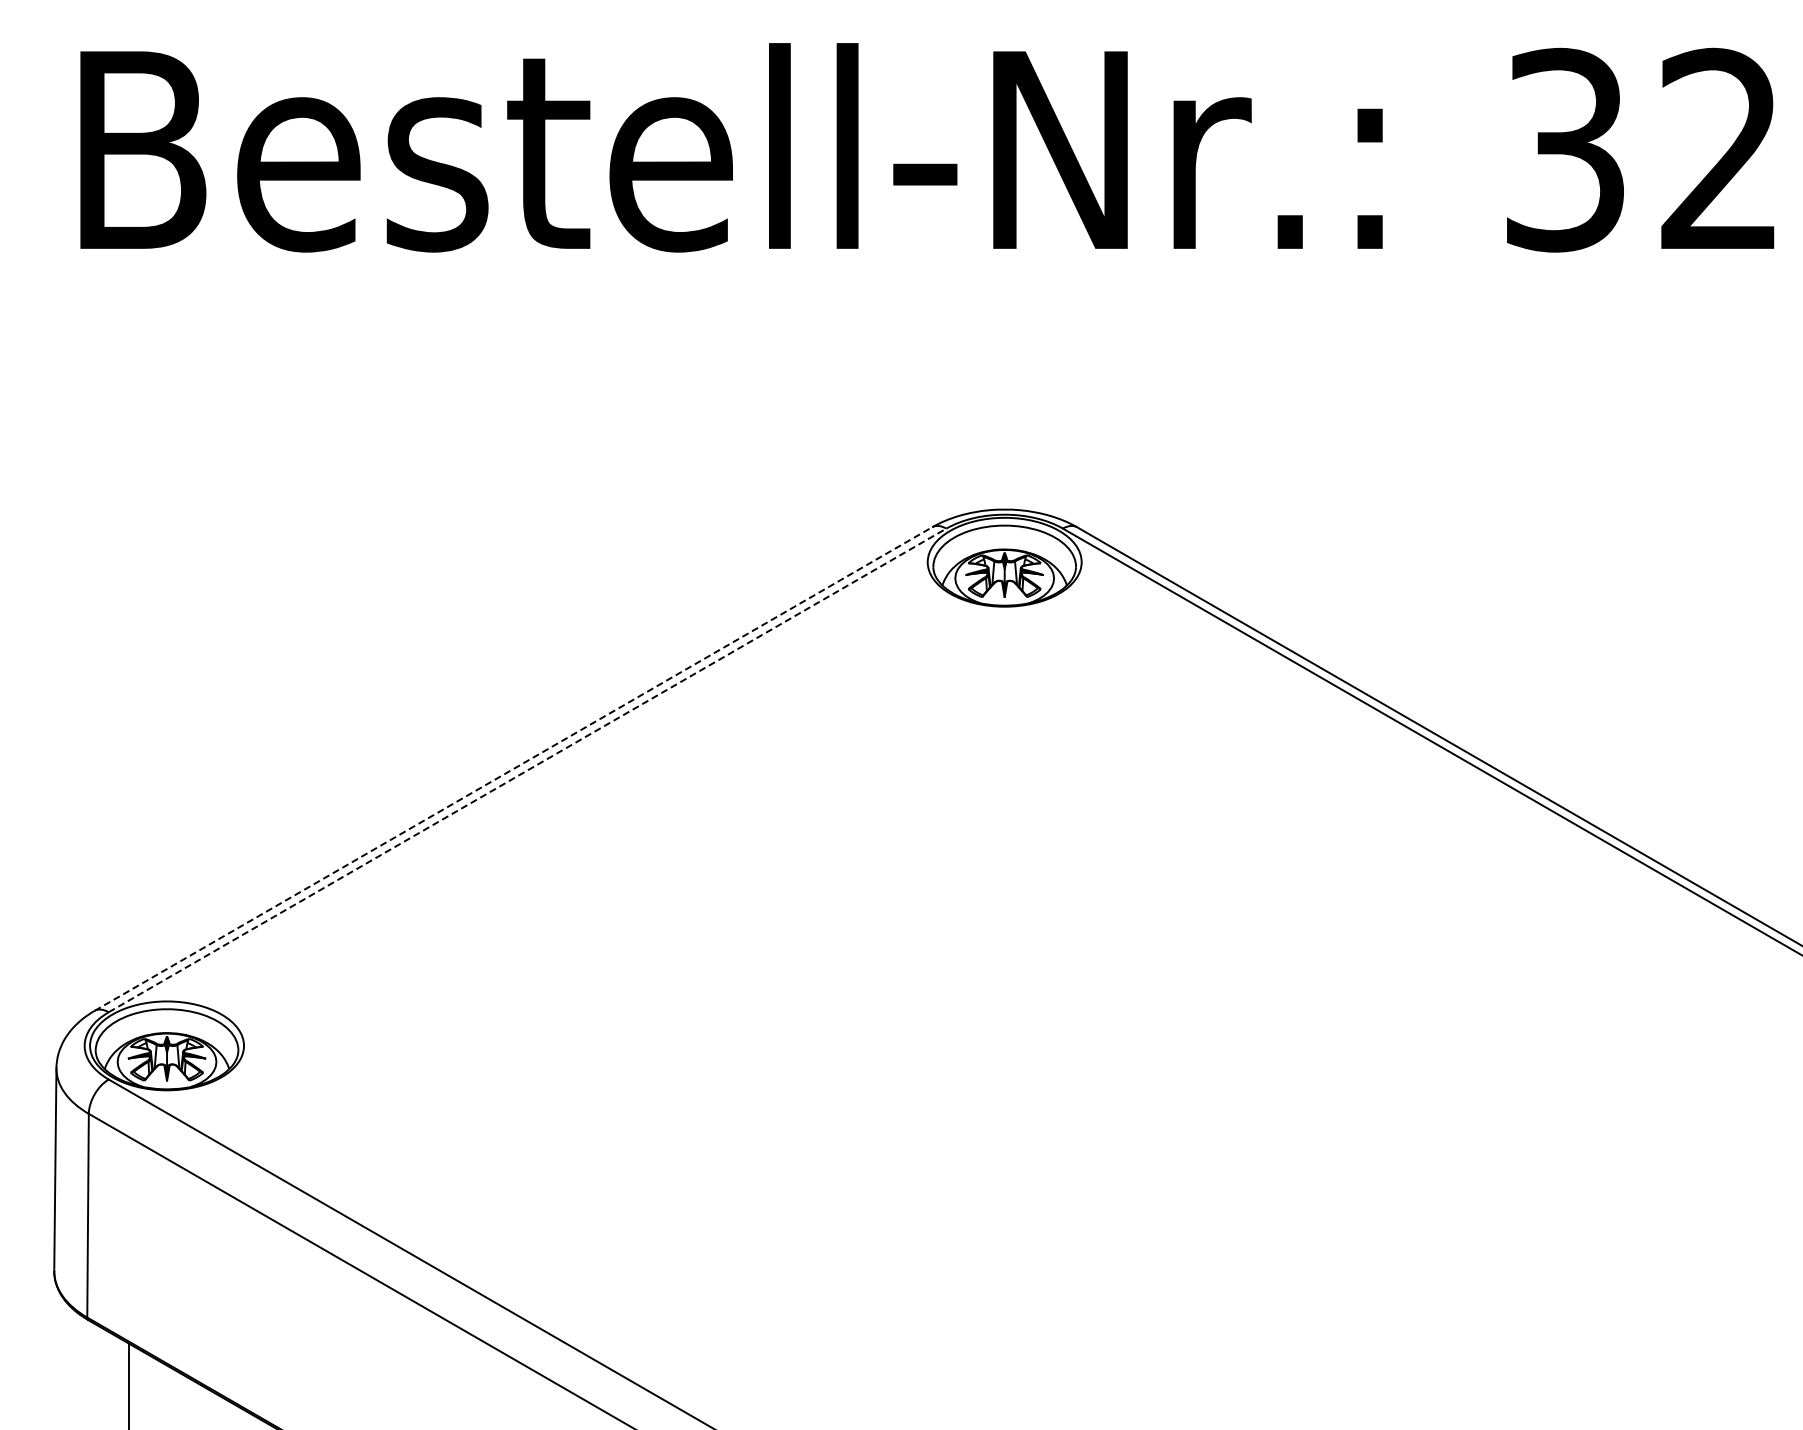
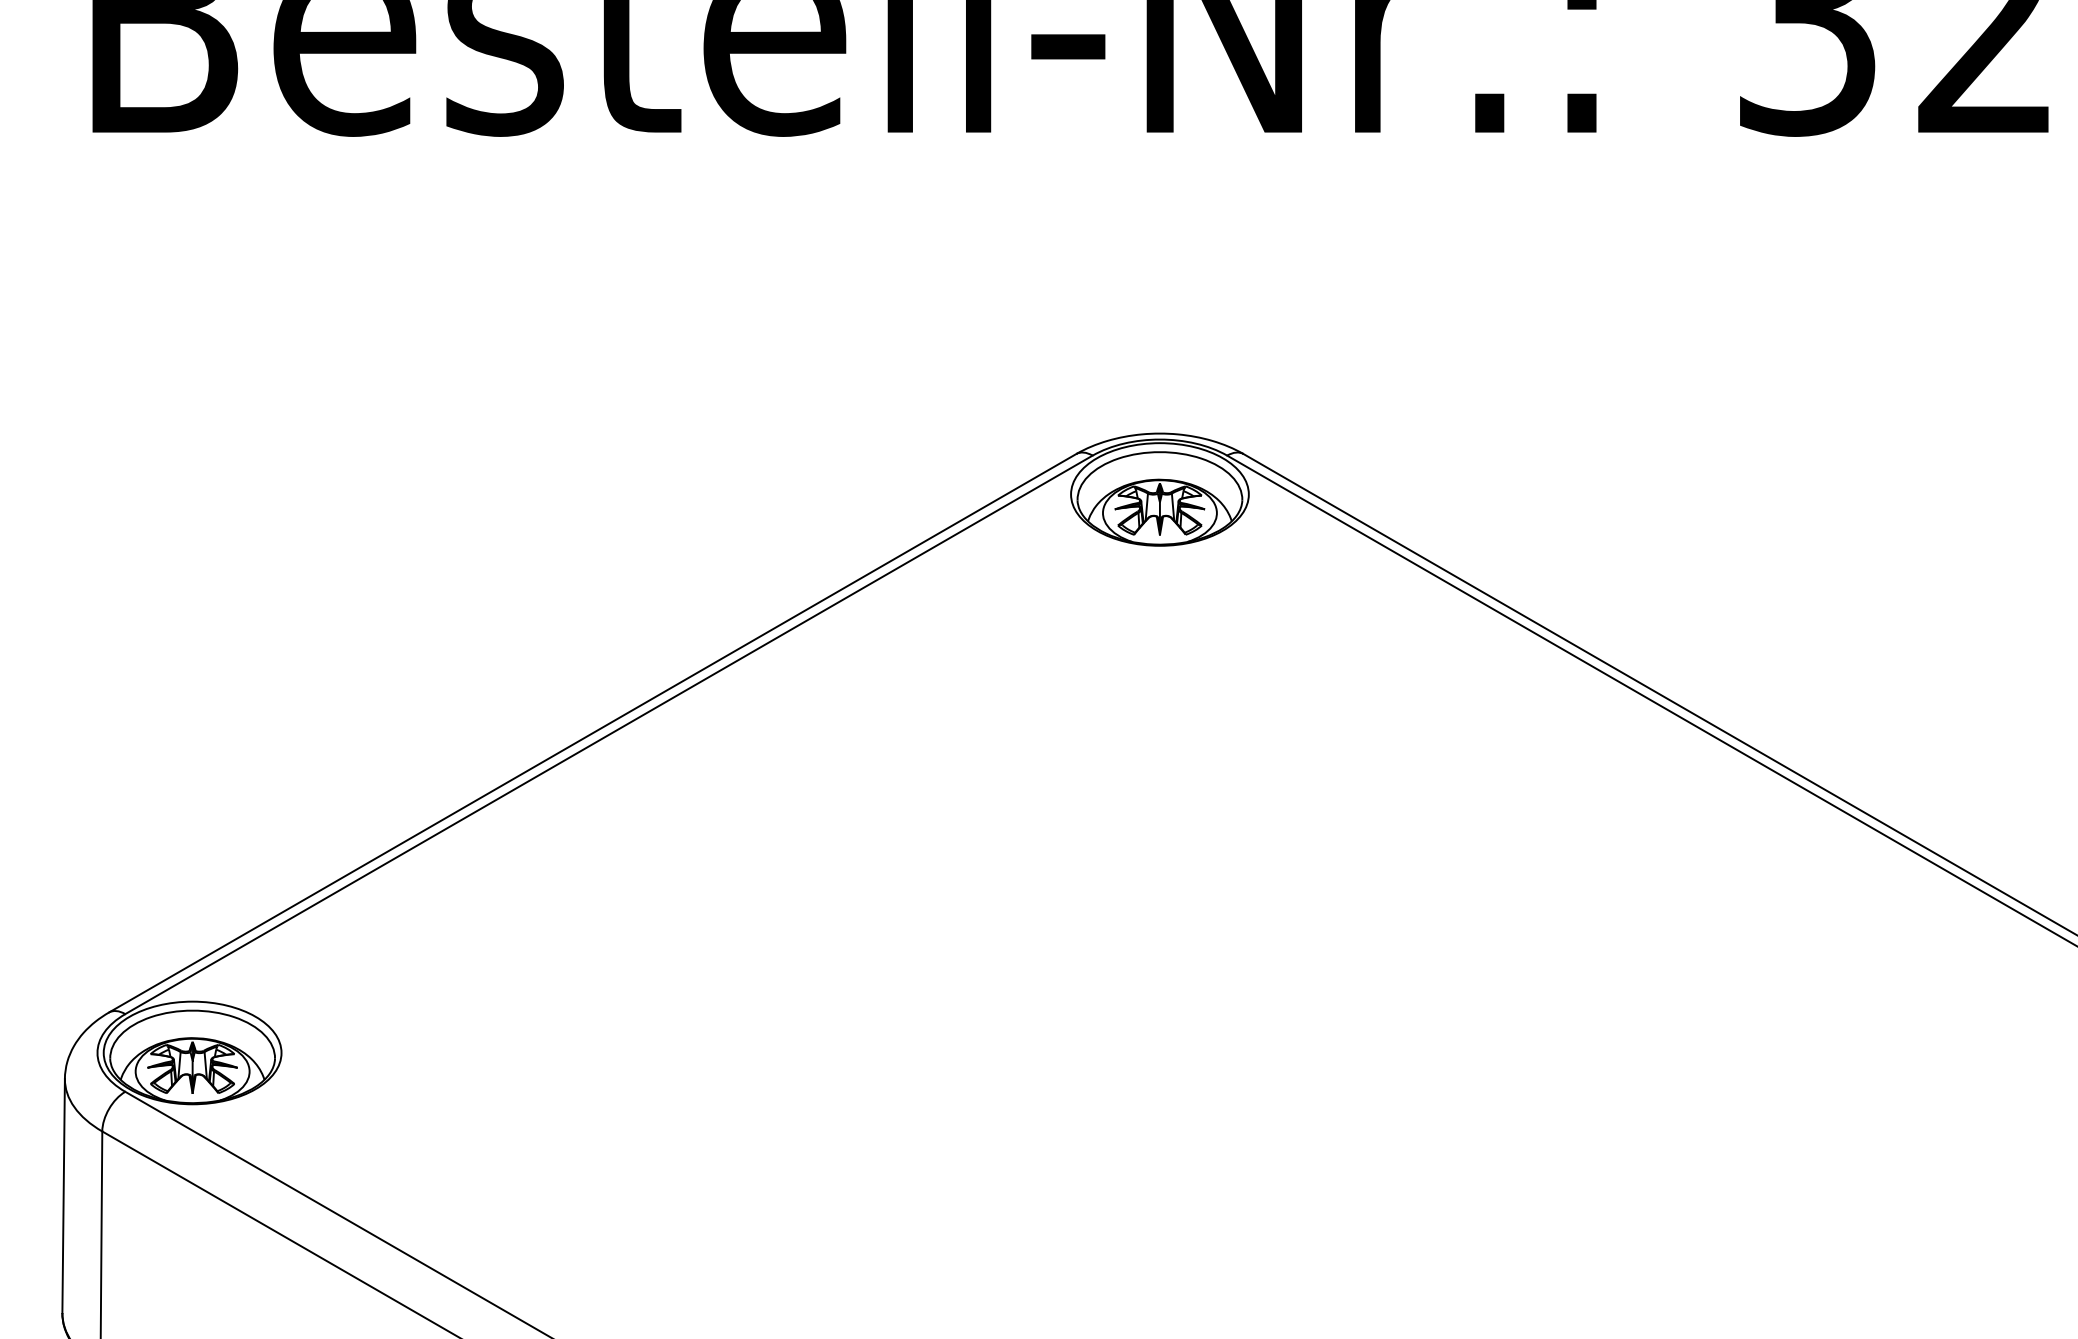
line: (513, 769) -> (592, 733), dashed -> solid
line: (527, 770) -> (608, 734), dashed -> solid

